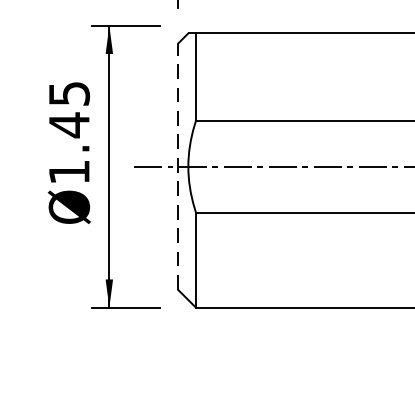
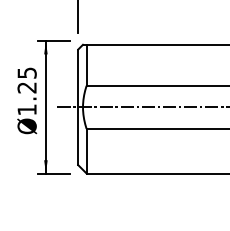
text: (67, 124) -> (26, 87), Ø1.45 -> Ø1.25
line: (178, 167) -> (78, 107), dashed -> solid

